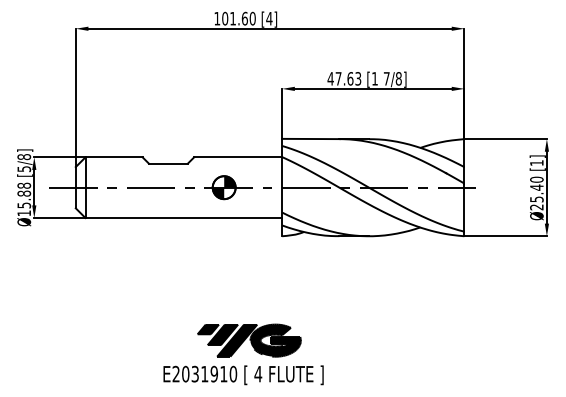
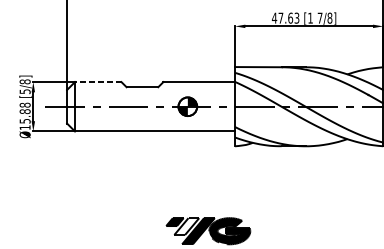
line: (114, 157) -> (98, 82), solid -> dashed
fill: (222, 334) -> (186, 226), removed

